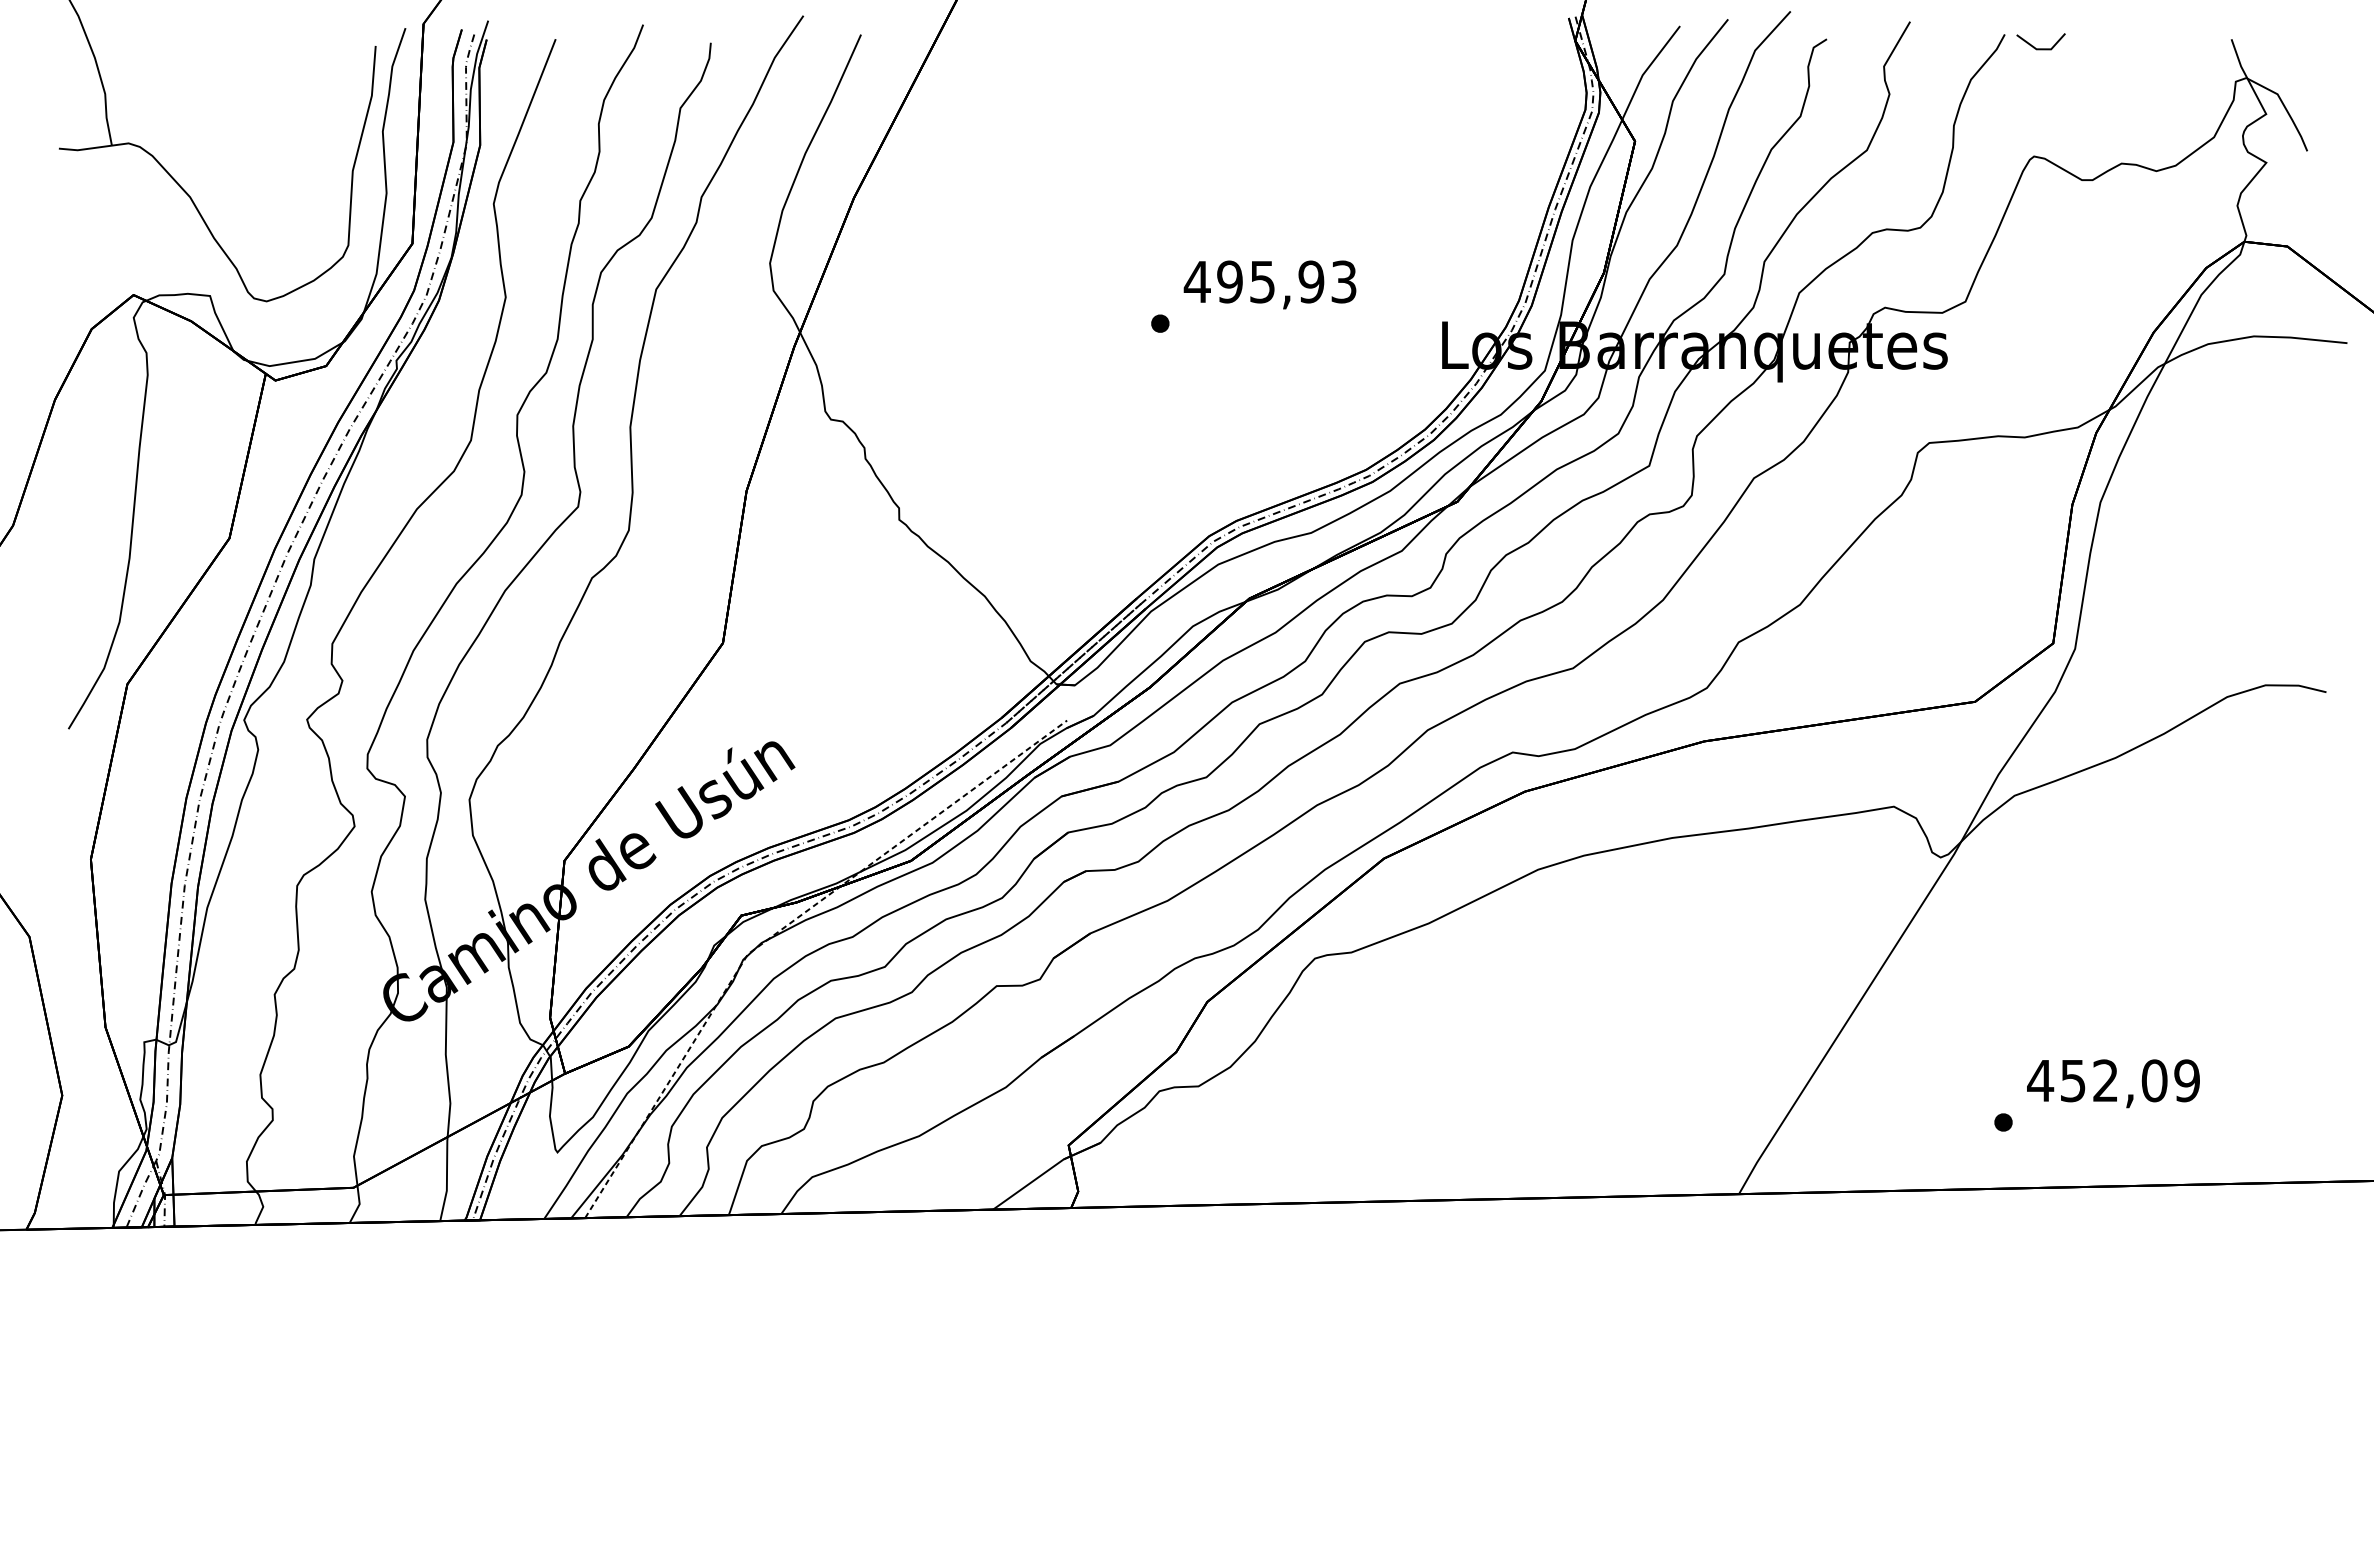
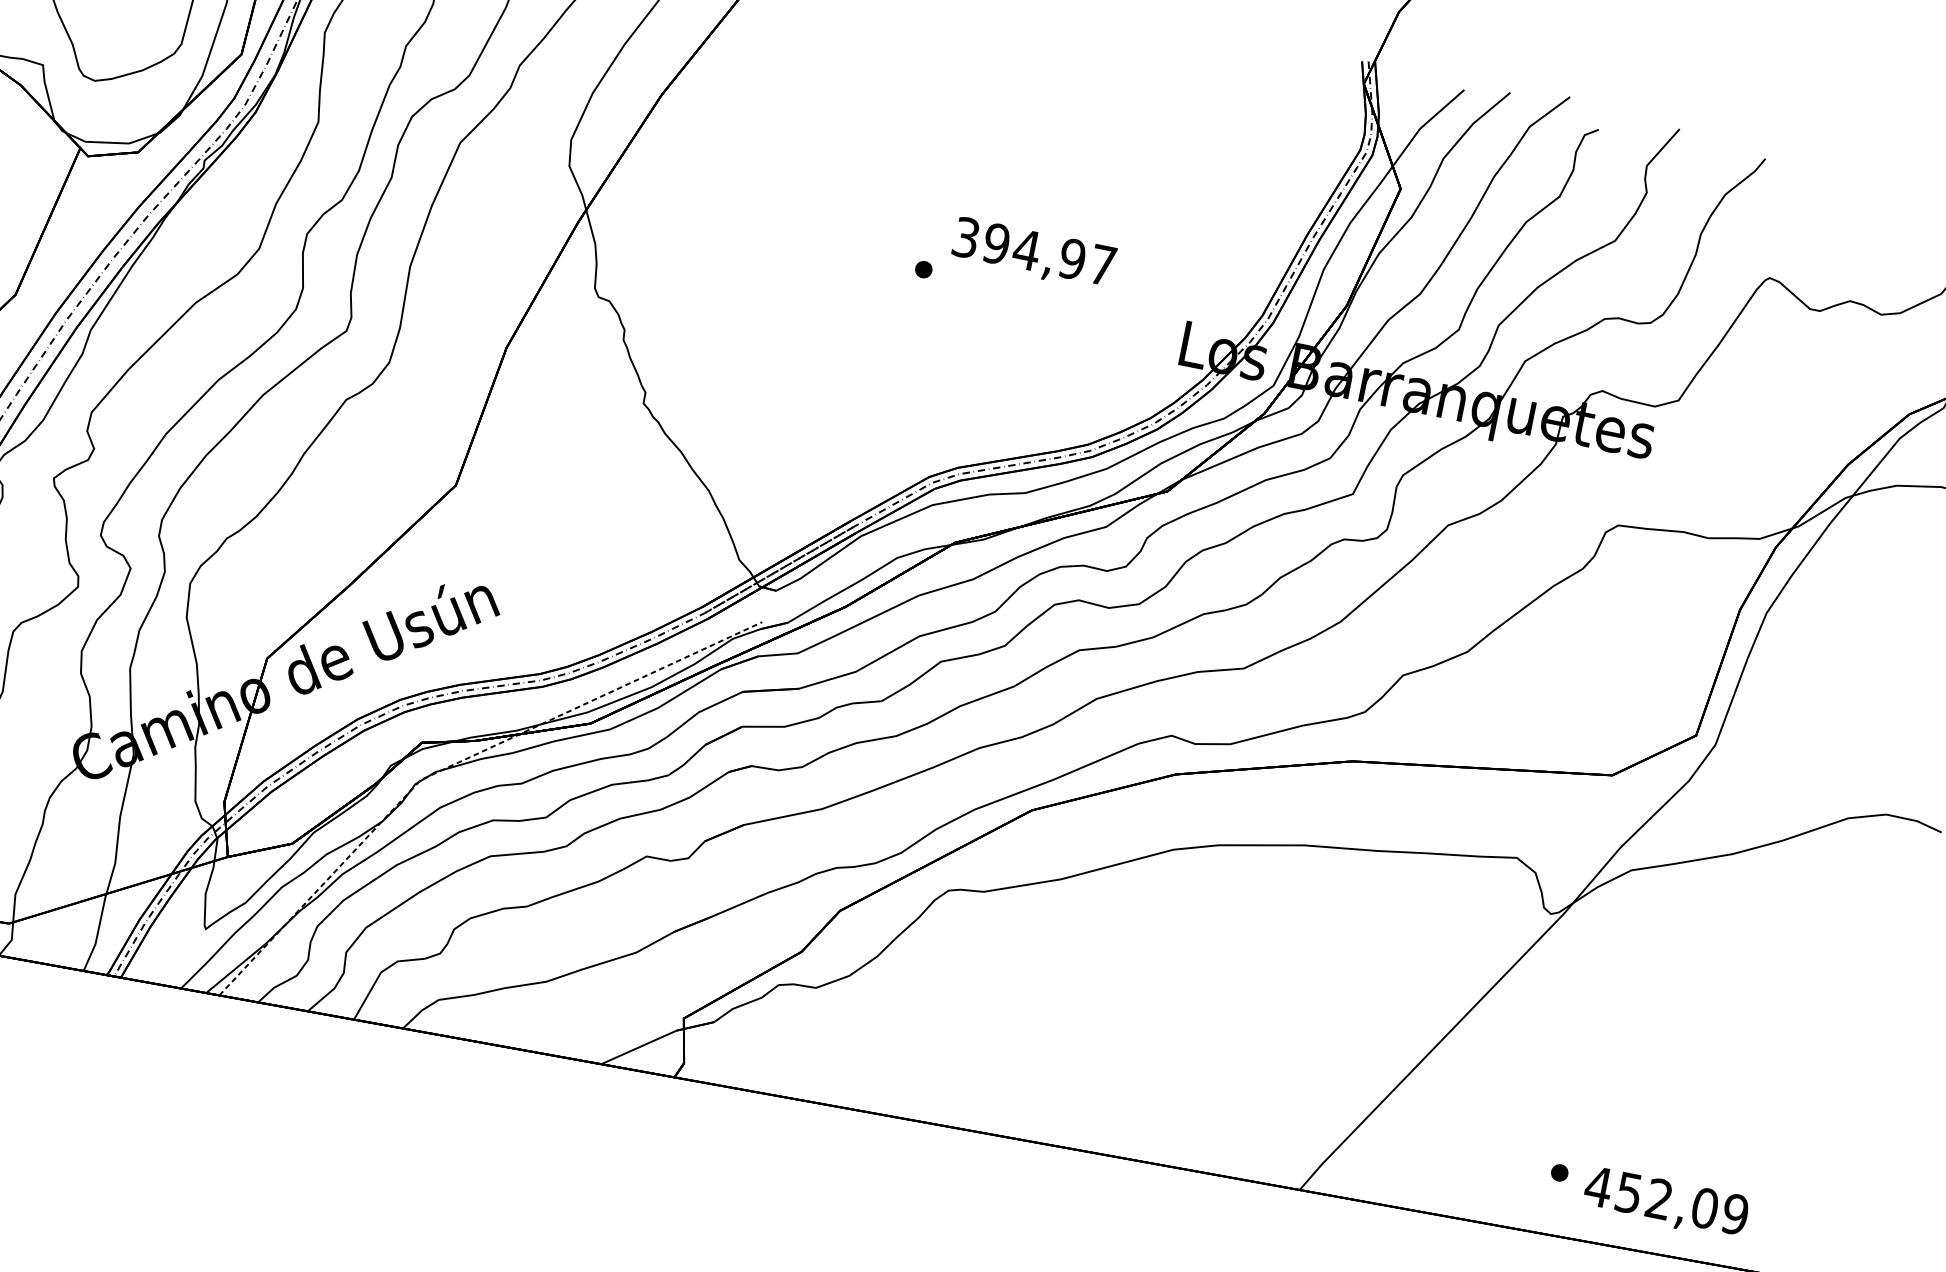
line: (2040, 48) -> (1796, 178), removed
text: (1269, 281) -> (1033, 250), 495,93 -> 394,97
text: (2113, 1083) -> (1666, 1203), moved

